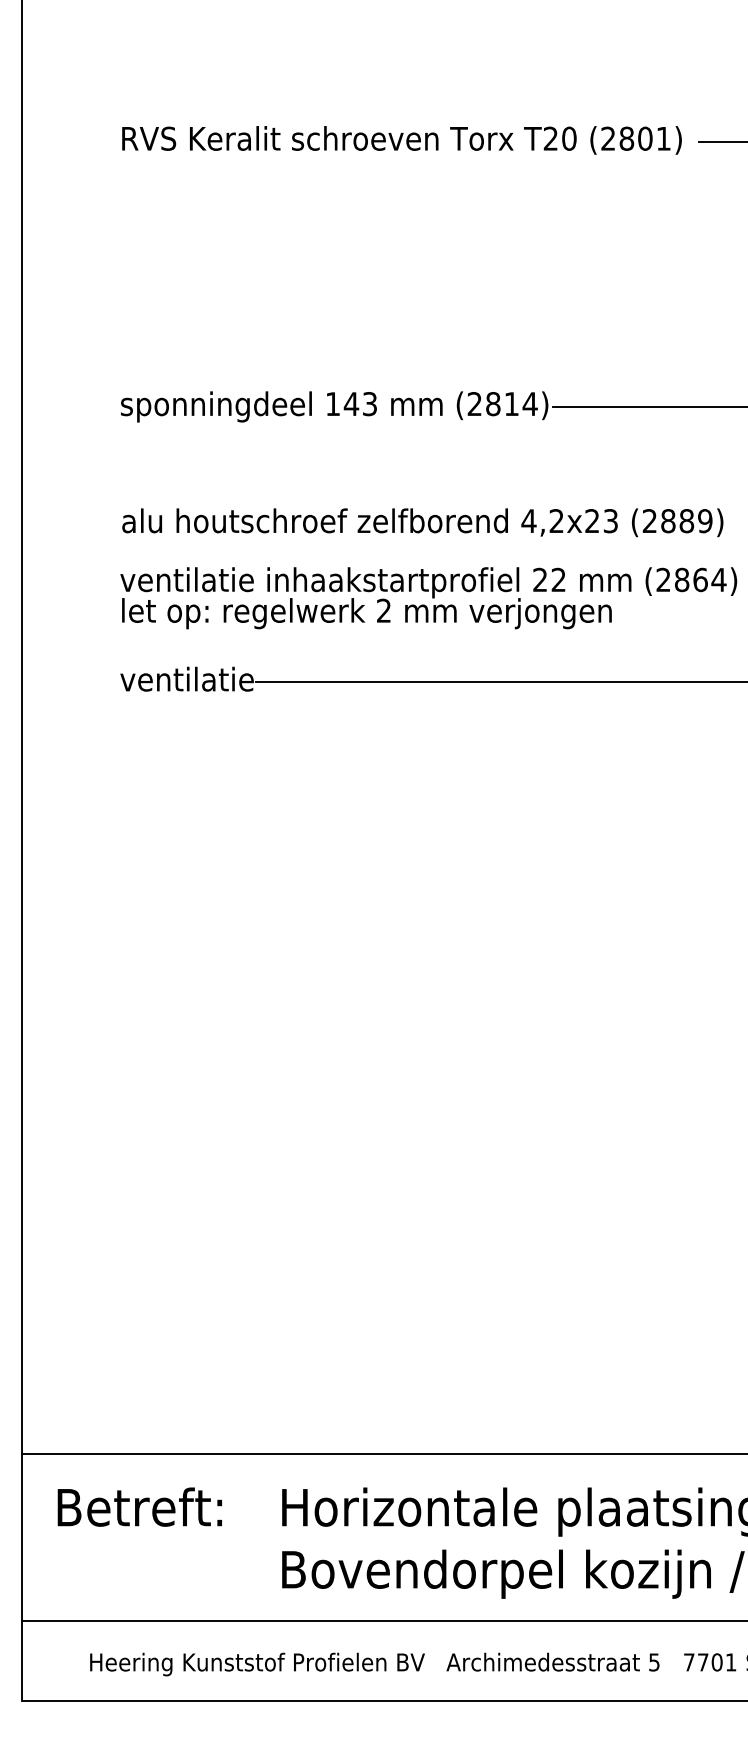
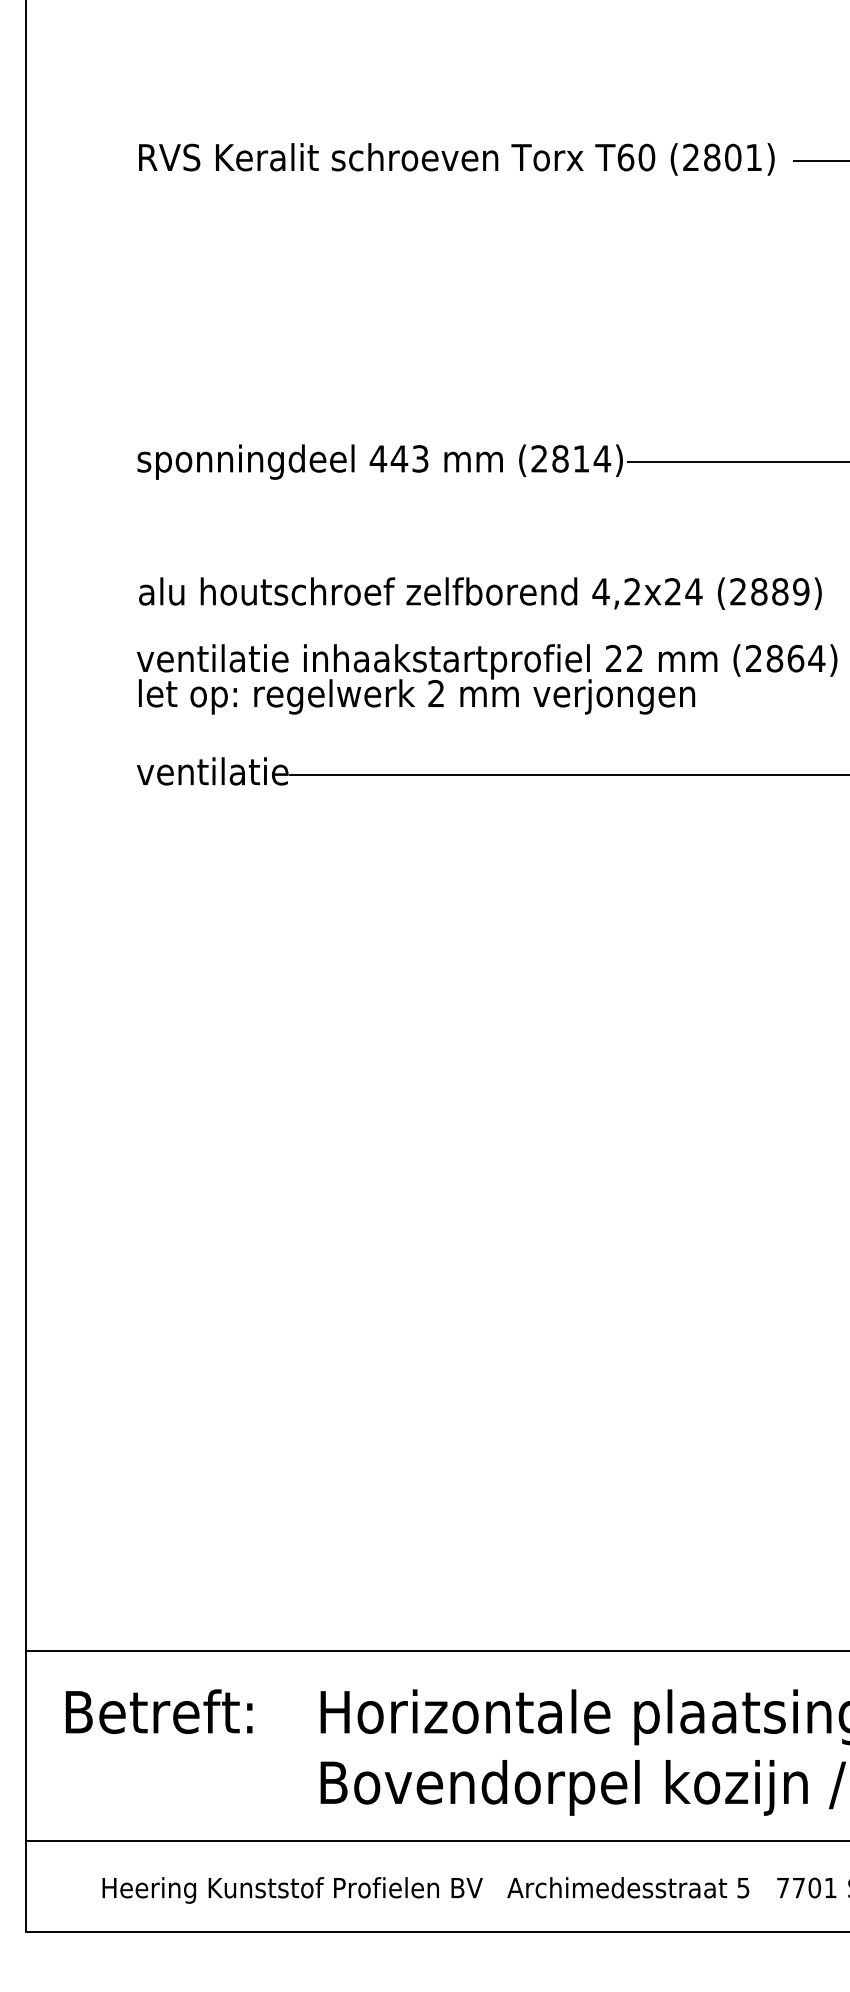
text: (550, 138) -> (625, 157), T20 -> T60
text: (333, 403) -> (378, 458), 143 -> 443
text: (610, 520) -> (693, 591), 4,2x23 -> 4,2x24

